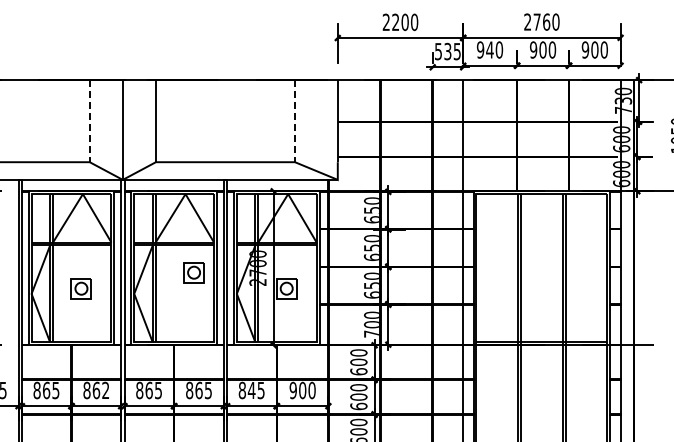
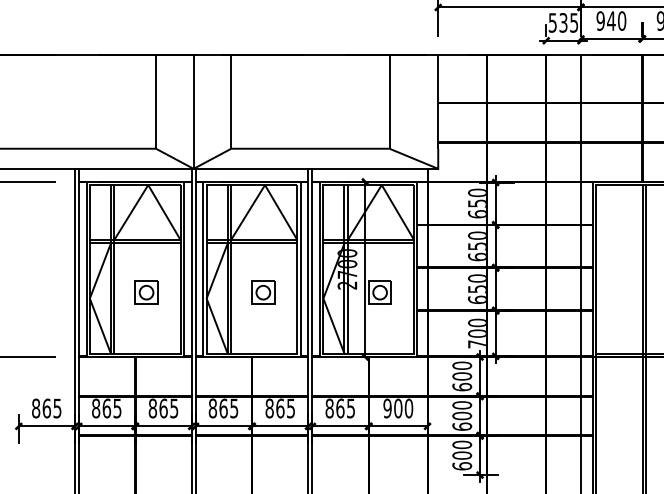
line: (89, 121) -> (155, 102), dashed -> solid
line: (295, 121) -> (390, 102), dashed -> solid
part: (193, 272) -> (262, 292), moved
text: (105, 390) -> (173, 408), 862 -> 865
text: (251, 390) -> (340, 408), 845 -> 865

